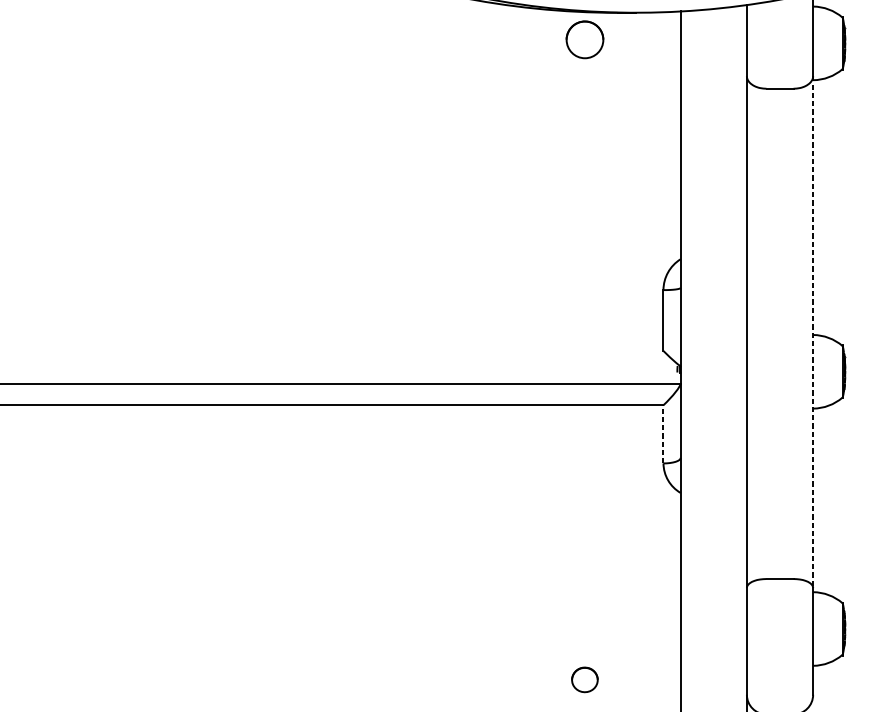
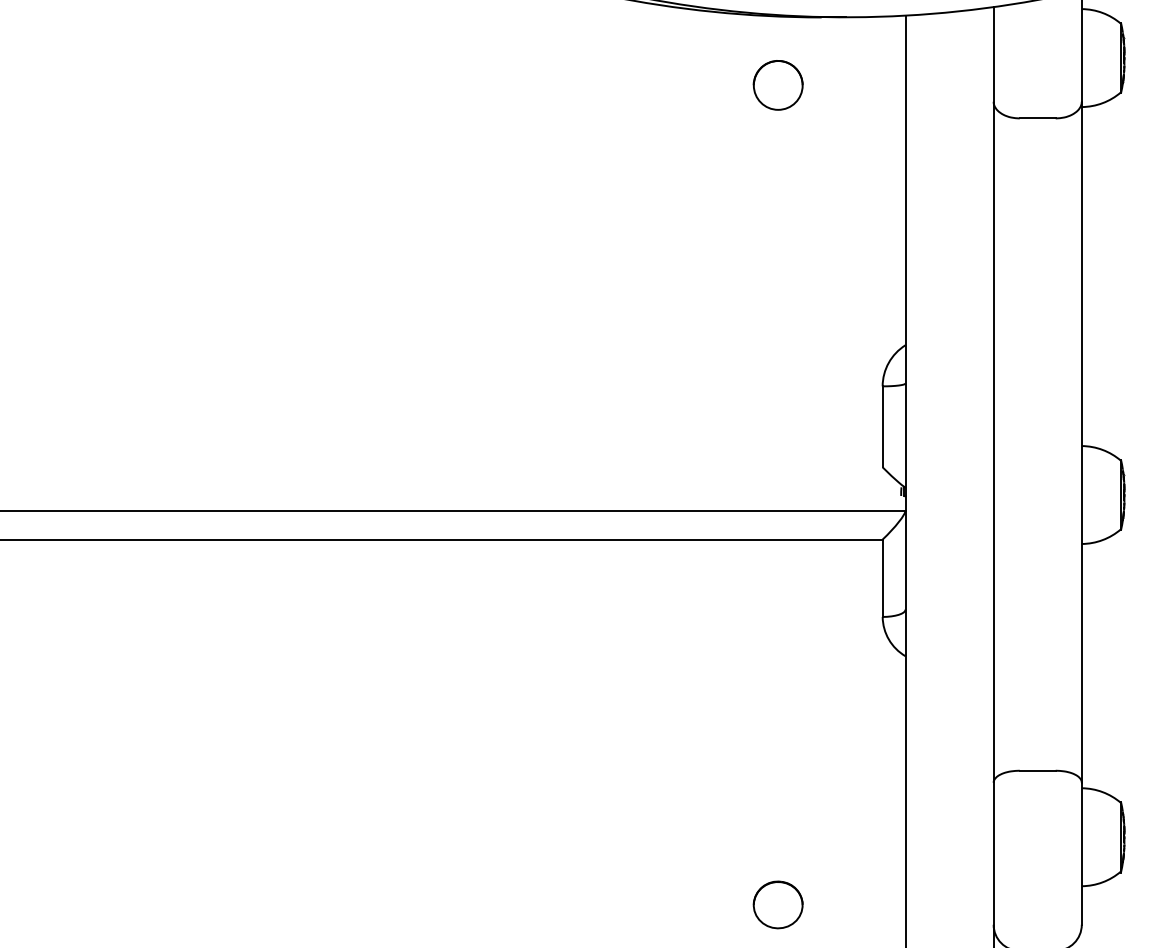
part: (584, 39) -> (777, 85), moved
line: (812, 332) -> (1081, 442), dashed -> solid
line: (663, 434) -> (882, 578), dashed -> solid
part: (584, 679) -> (777, 904), size x1.43

